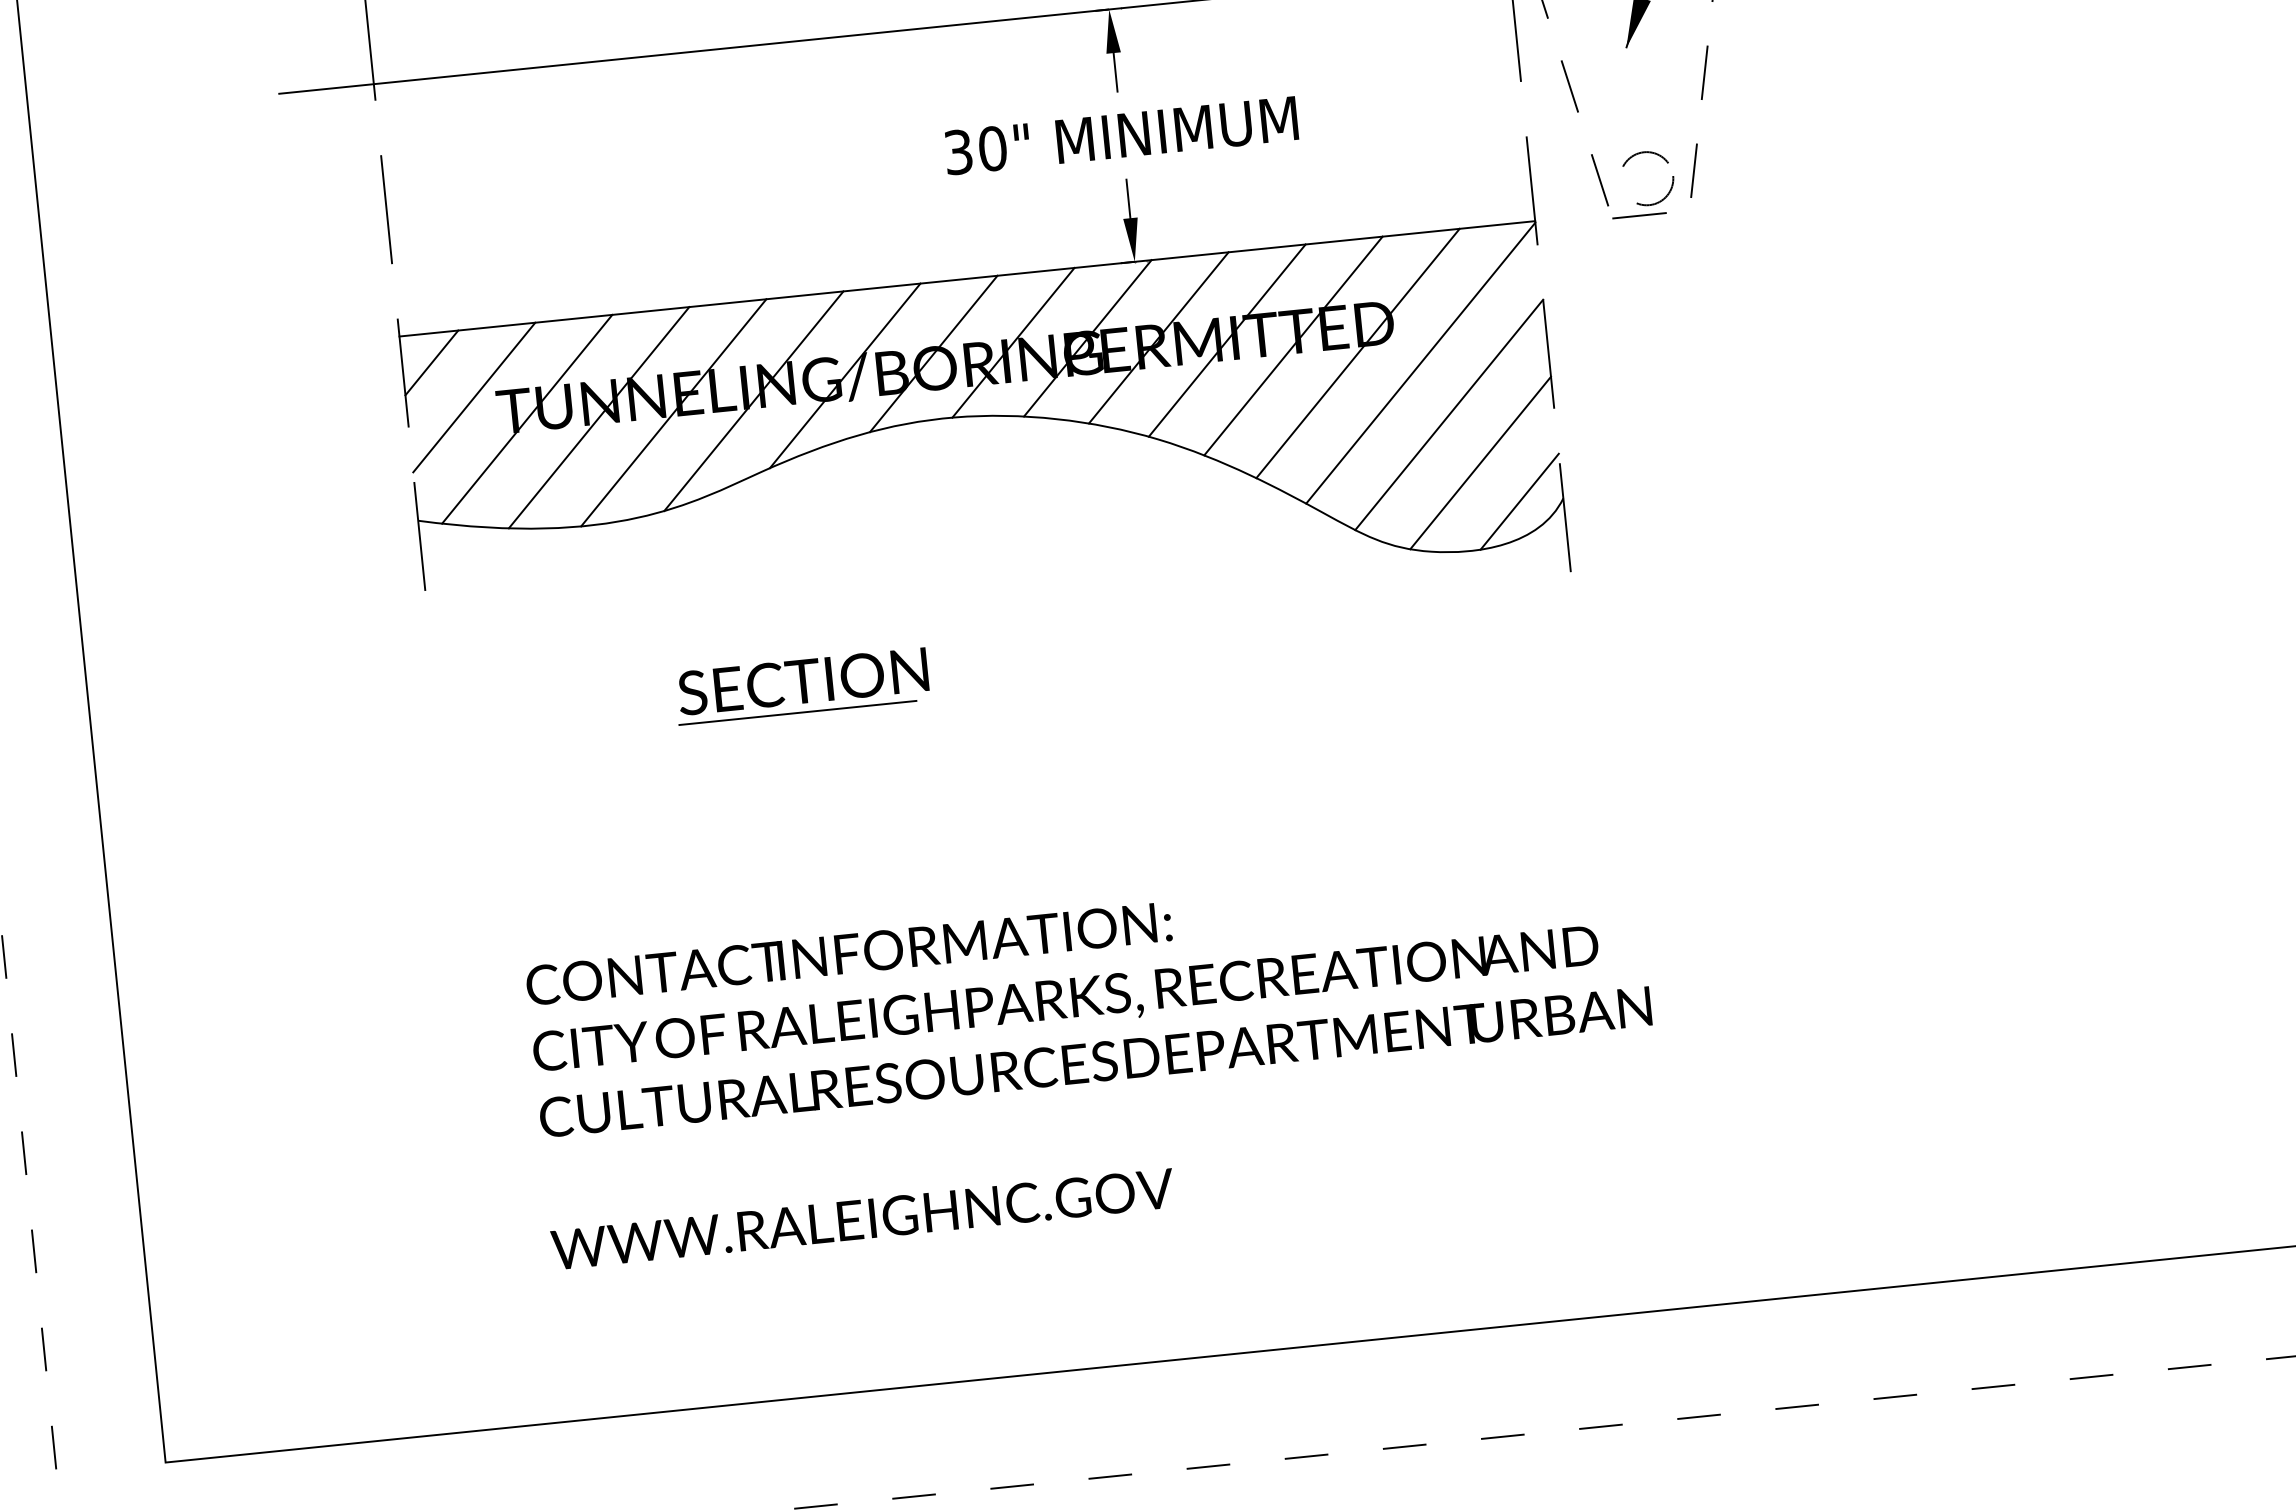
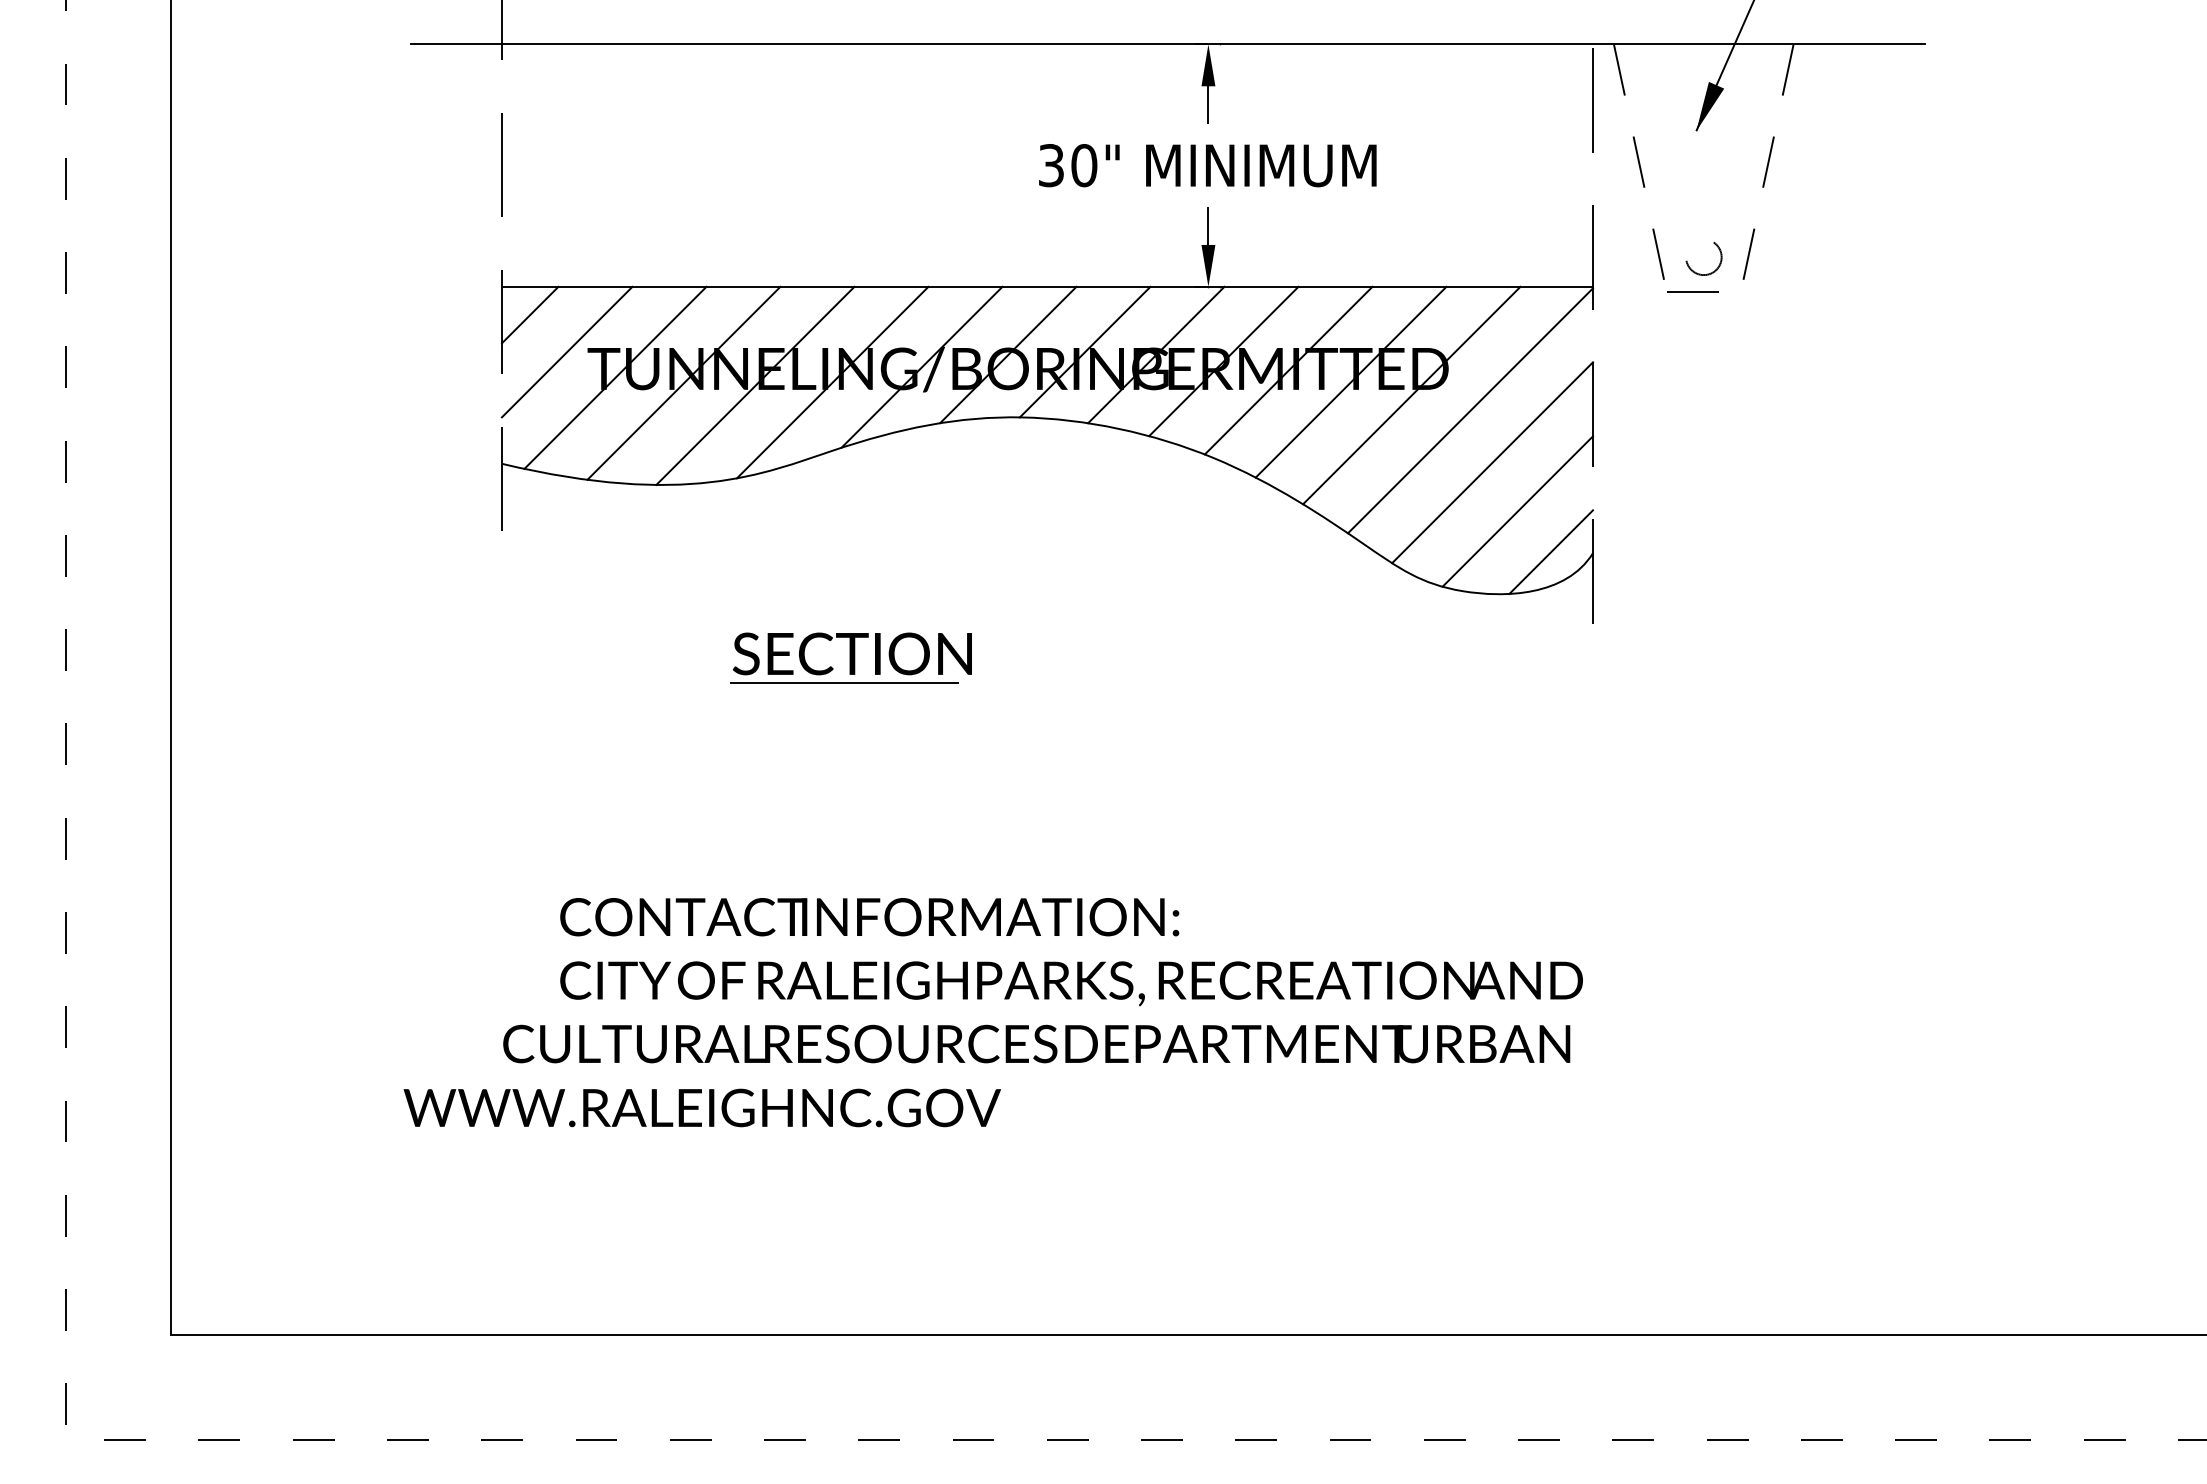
circle: (1649, 178) -> (1705, 257), size x0.7
text: (1095, 1061) -> (1036, 1043), moved
text: (861, 1218) -> (701, 1107), moved

